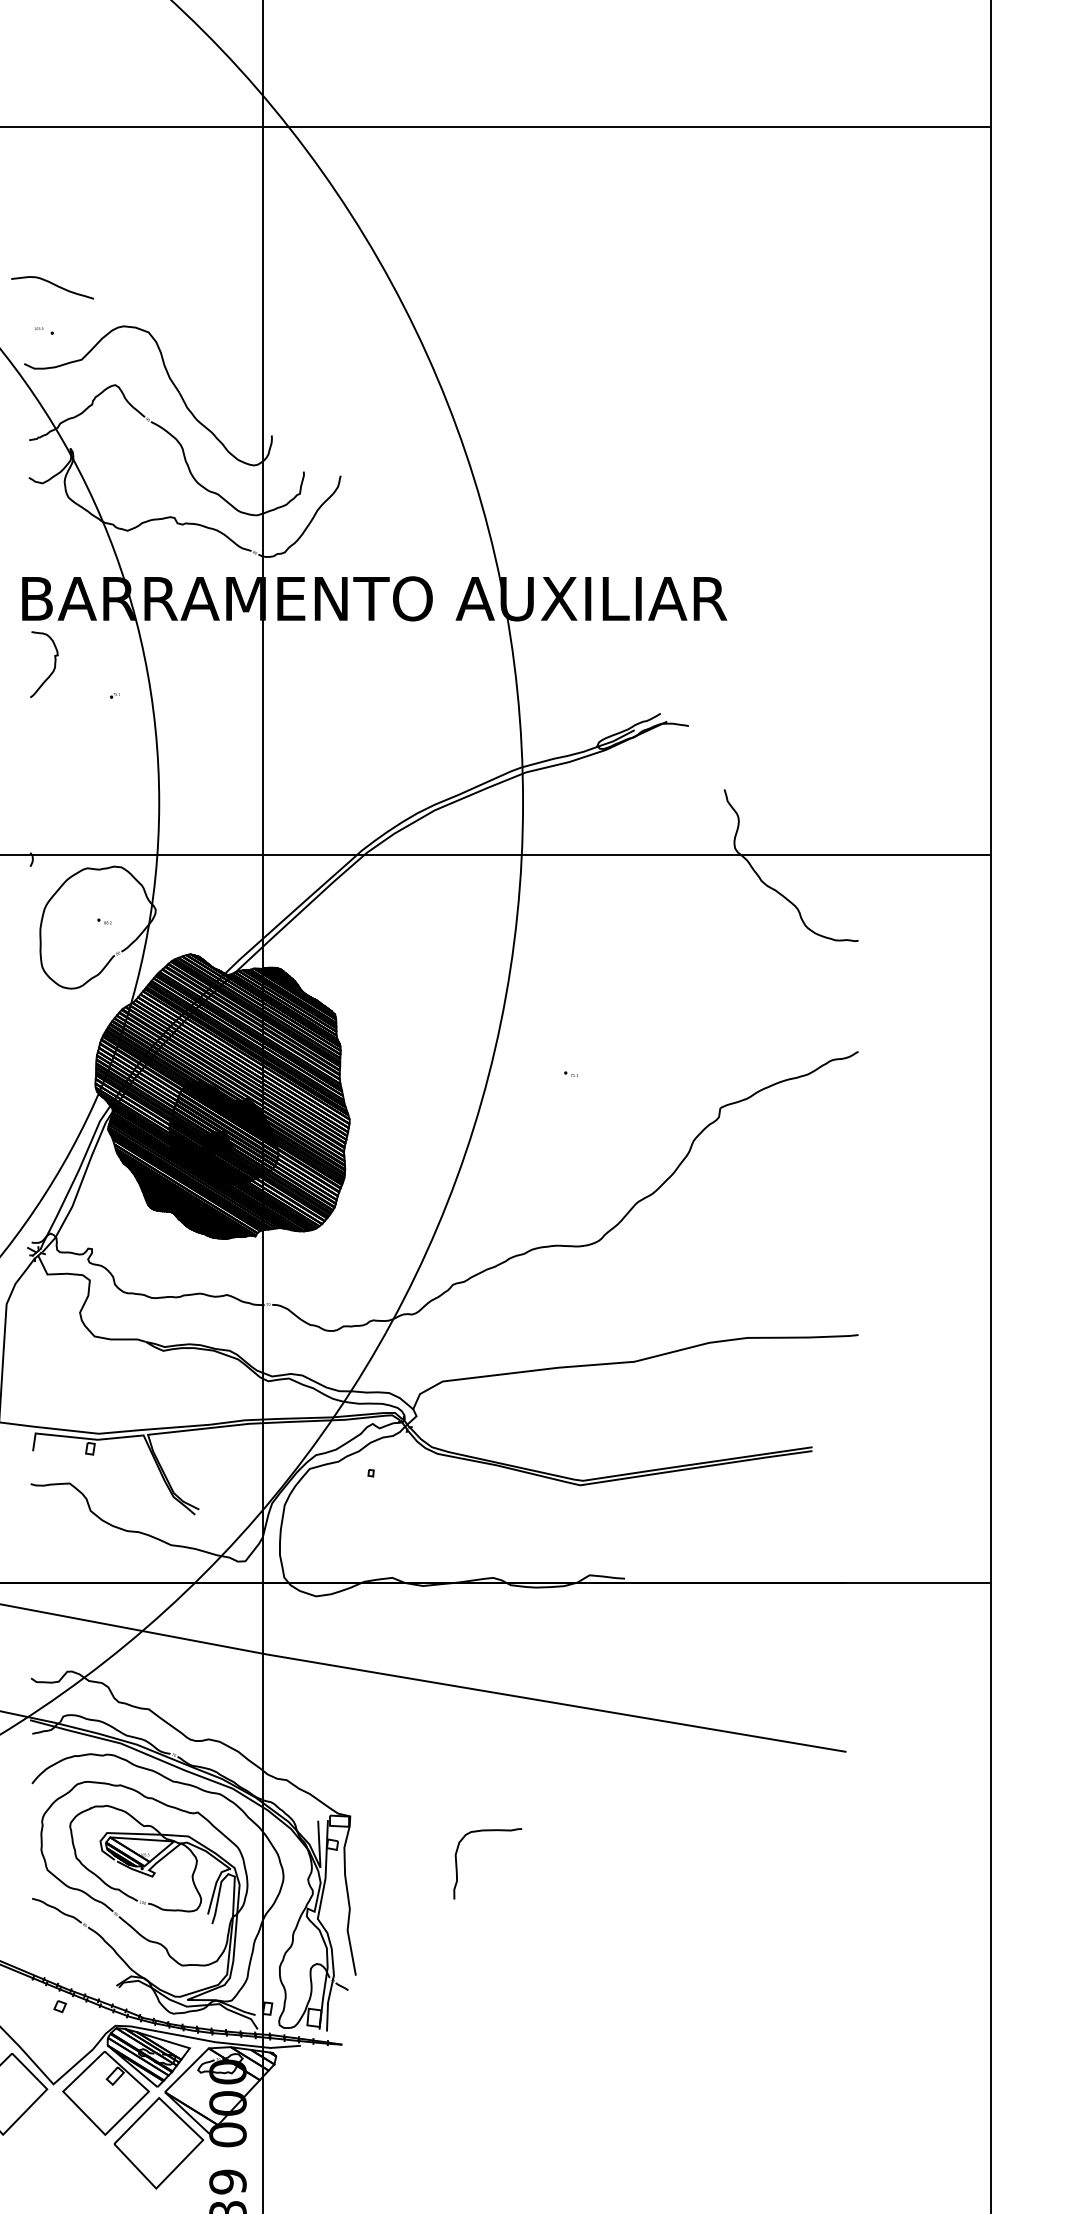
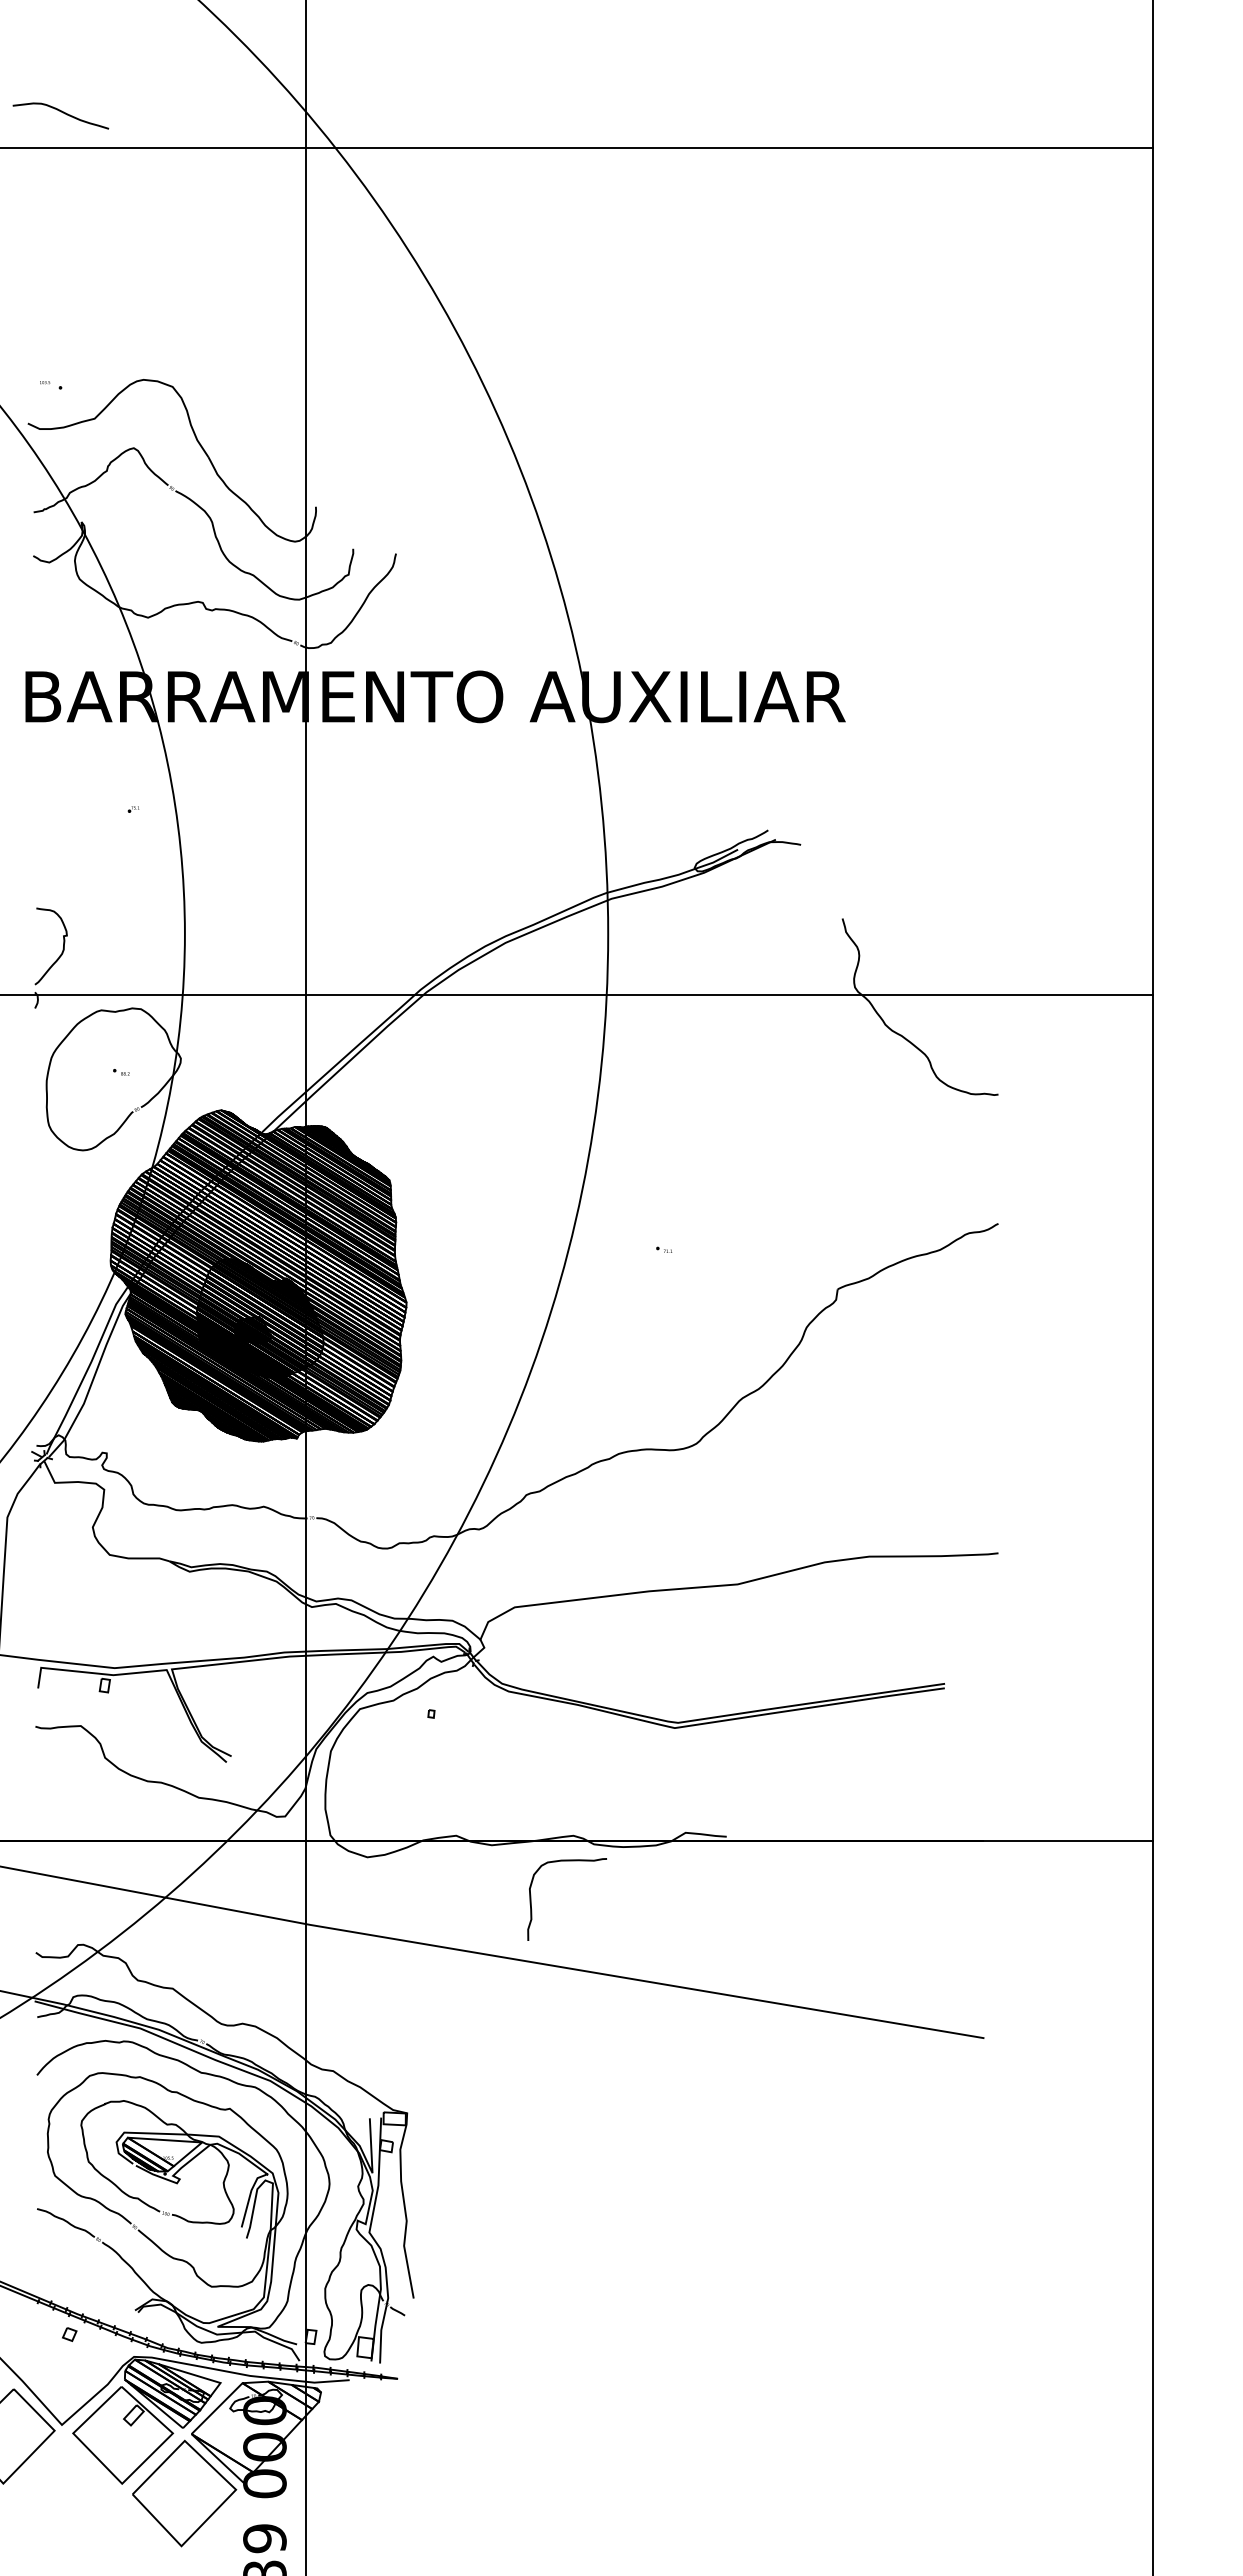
curve: (53, 284) -> (61, 112), moved
curve: (53, 667) -> (62, 949), moved
curve: (457, 1863) -> (531, 1899), moved

